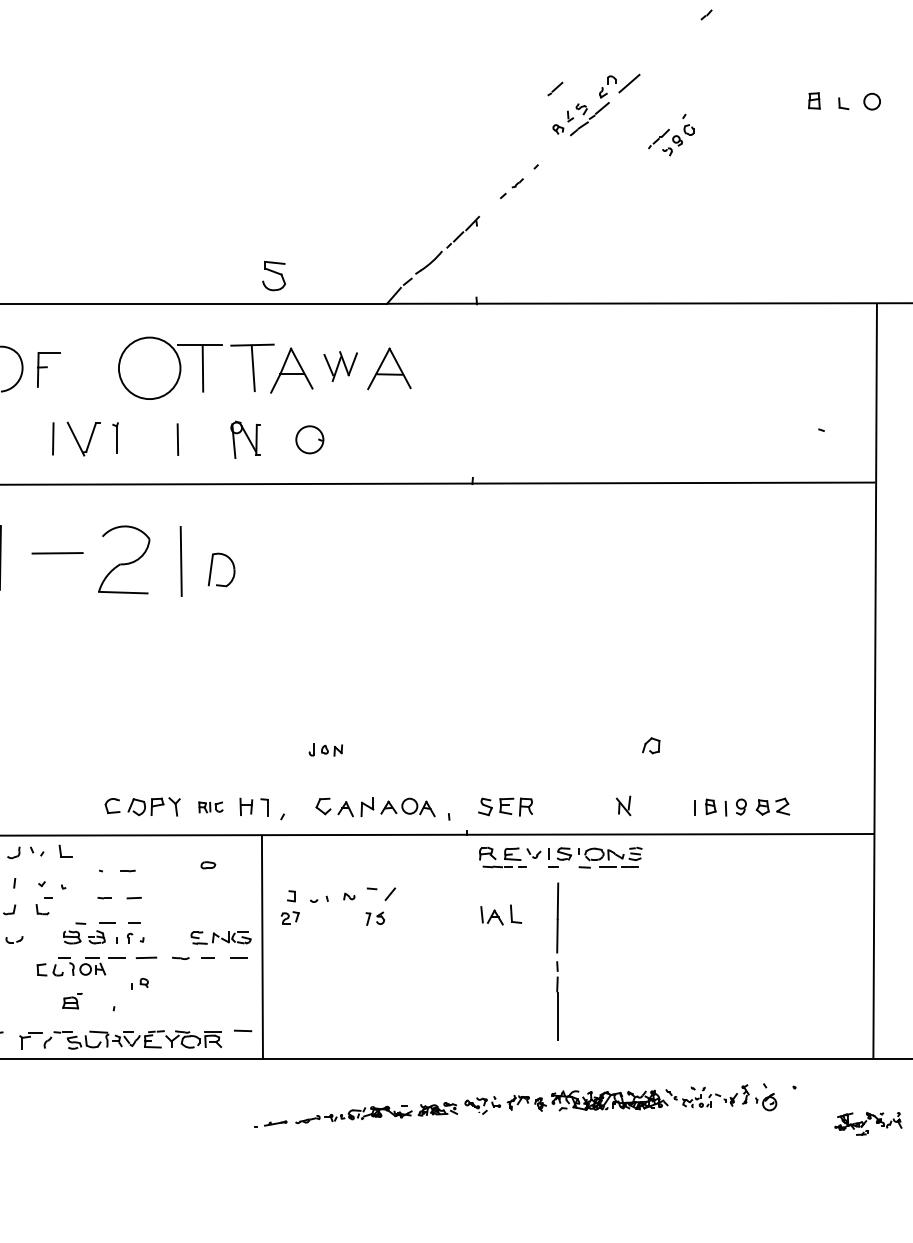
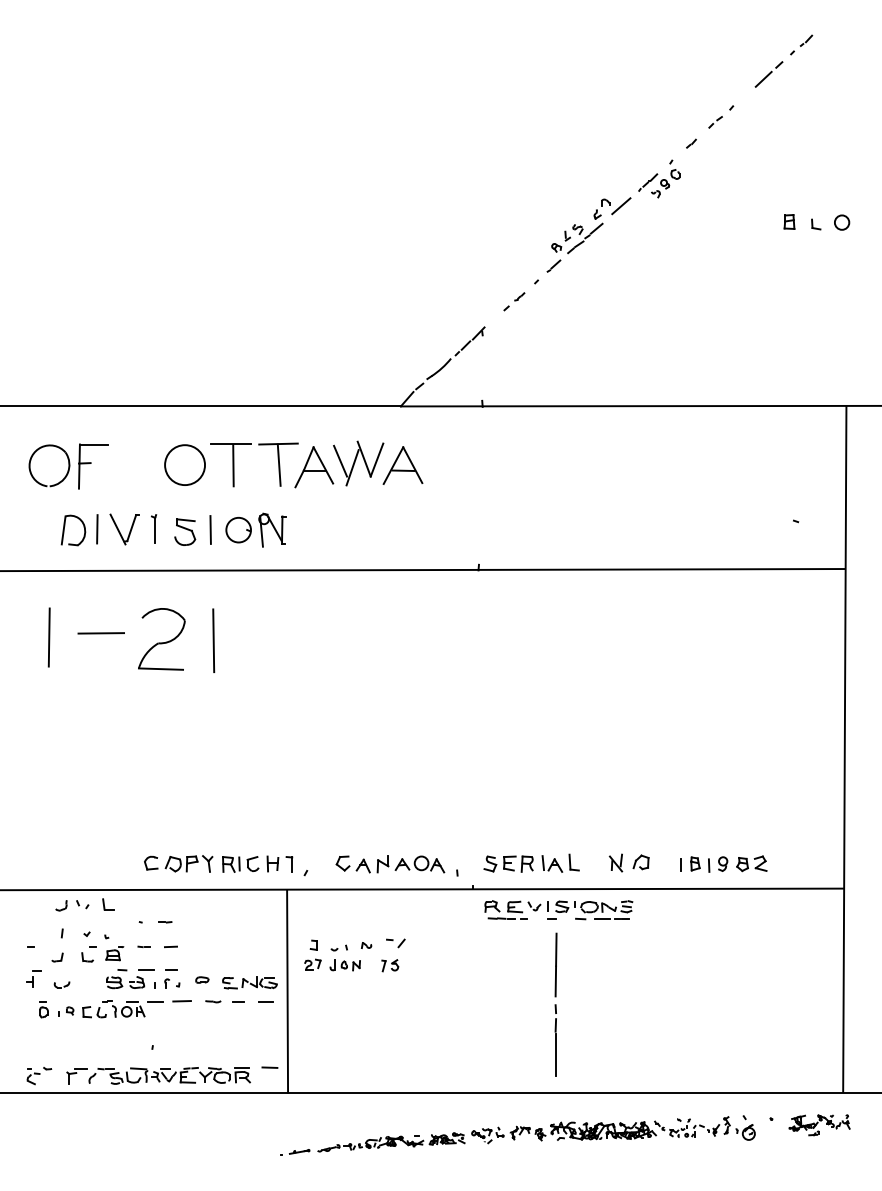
line: (554, 88) -> (553, 265), moved
part: (671, 134) -> (659, 178), moved
part: (274, 275) -> (185, 531), moved
part: (340, 366) -> (358, 463), size x1.67
circle: (150, 368) -> (185, 465), size x0.71
part: (49, 369) -> (93, 466), size x1.43
part: (309, 440) -> (238, 530), moved
part: (212, 565) -> (65, 526), moved
part: (650, 745) -> (640, 862), moved
part: (325, 750) -> (344, 965), moved
part: (210, 807) -> (240, 864), size x1.67
part: (208, 864) -> (202, 979), moved
part: (381, 894) -> (395, 943), size x0.71
part: (500, 914) -> (560, 862), moved
part: (140, 983) -> (66, 1011), moved
part: (72, 1001) -> (114, 953), moved
part: (868, 1124) -> (819, 1125), moved

